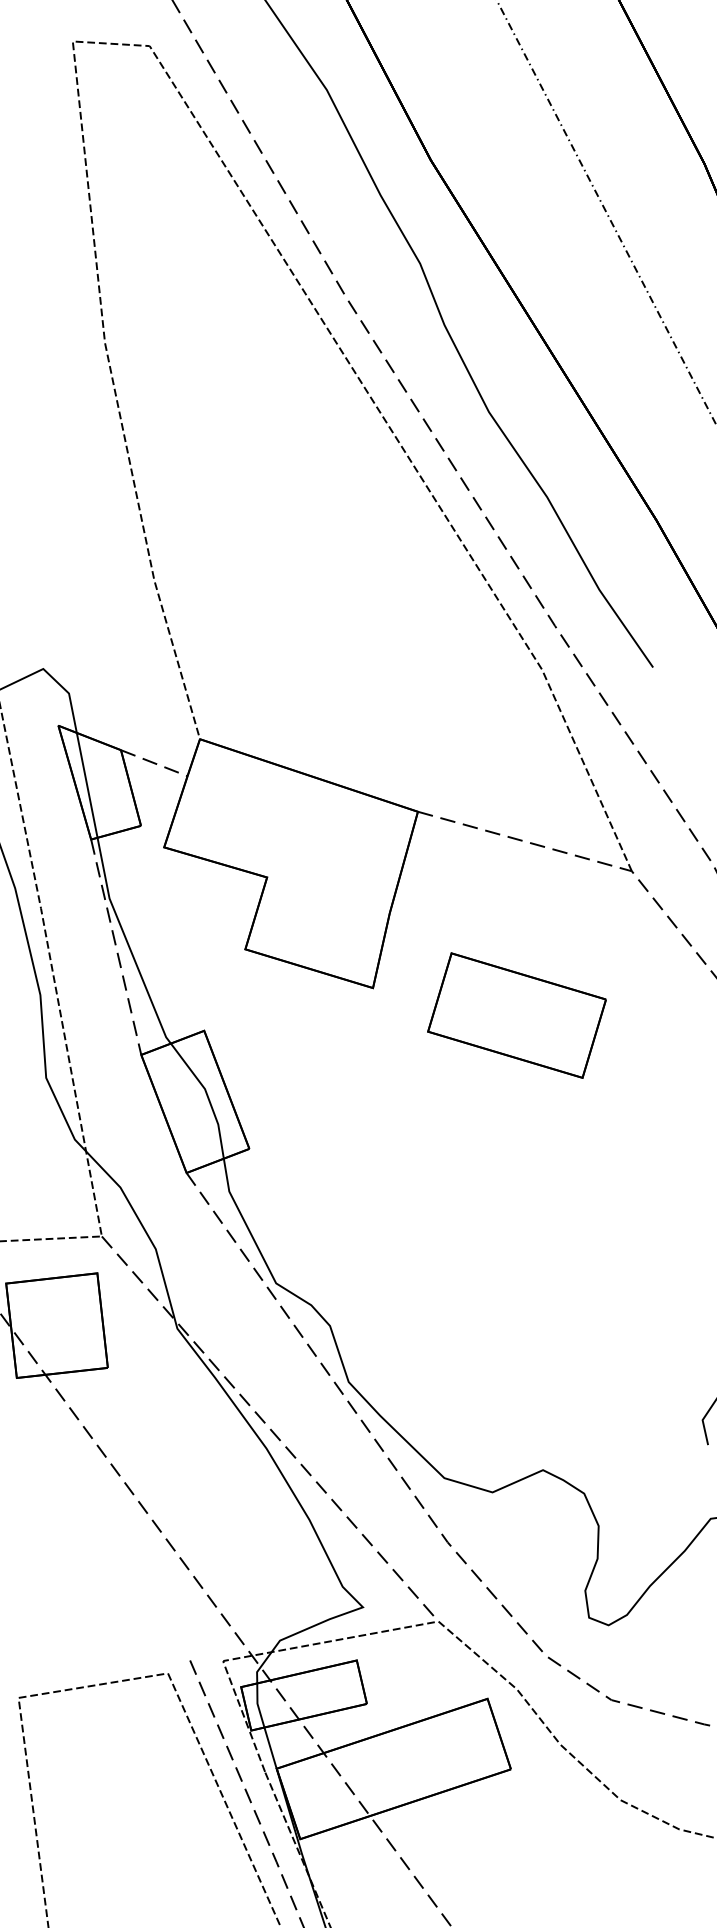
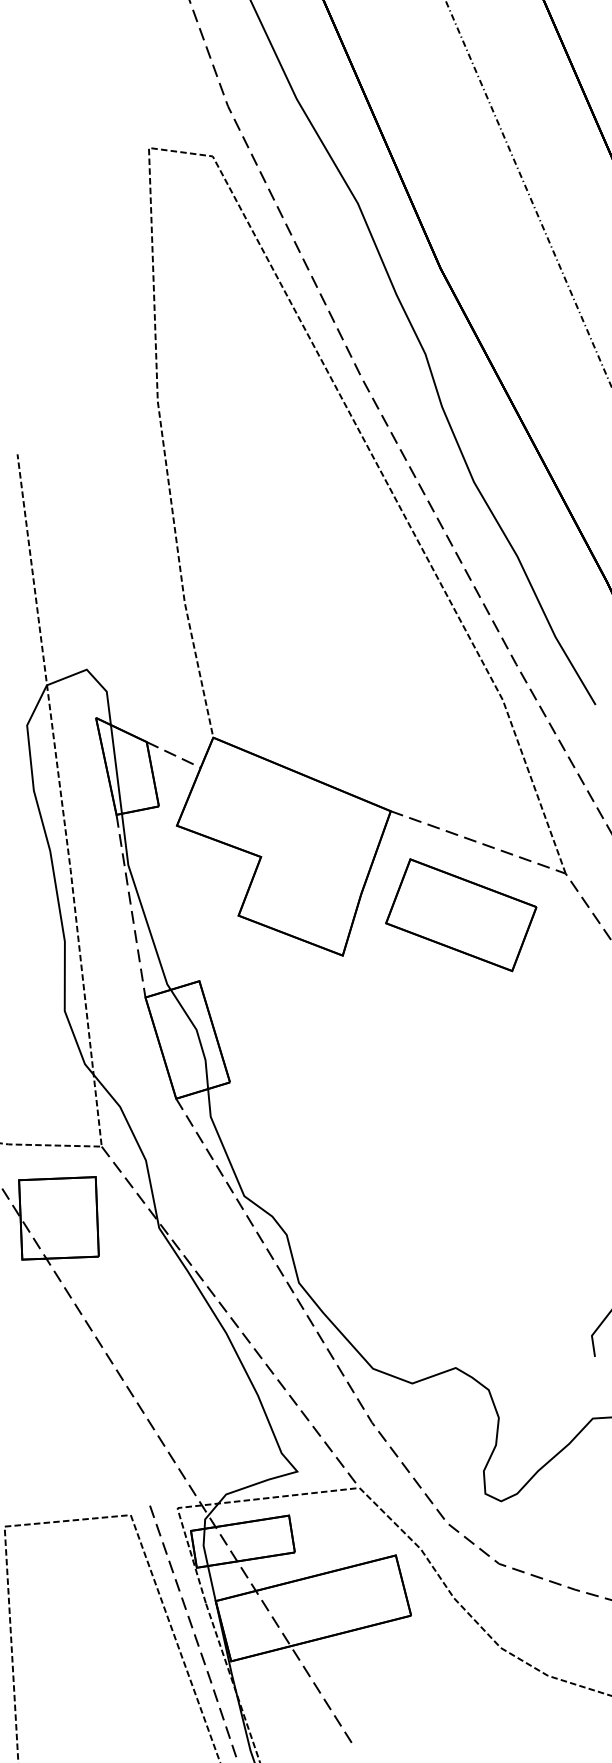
part: (517, 1015) -> (461, 915), moved

